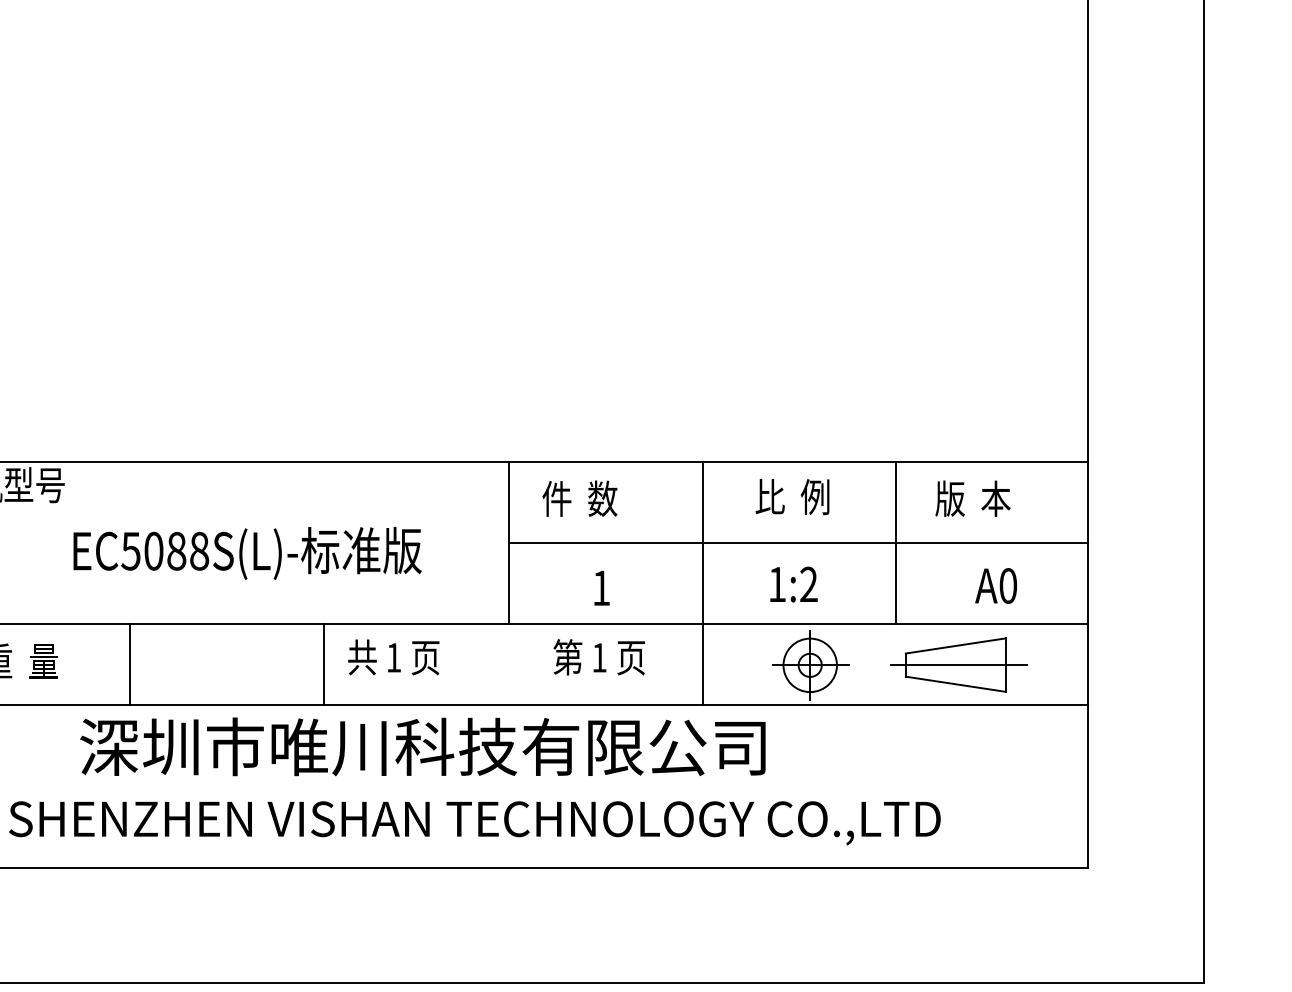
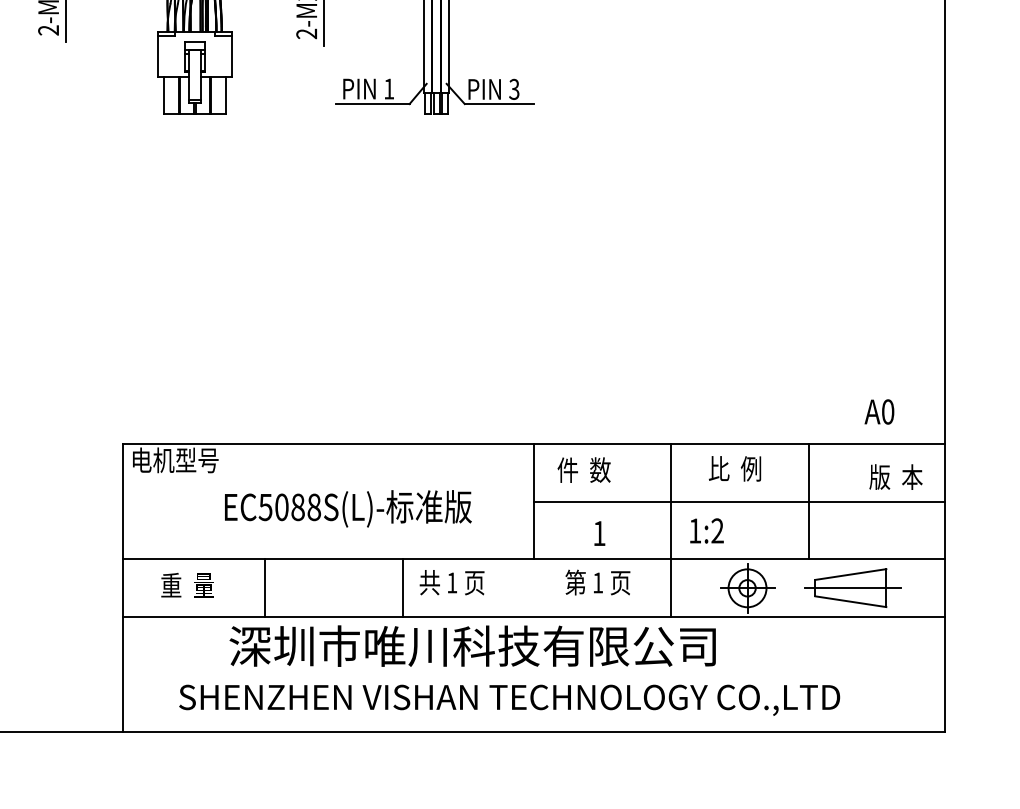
text: (972, 497) -> (895, 476), moved
text: (793, 583) -> (706, 530), moved
text: (996, 585) -> (879, 411), moved

